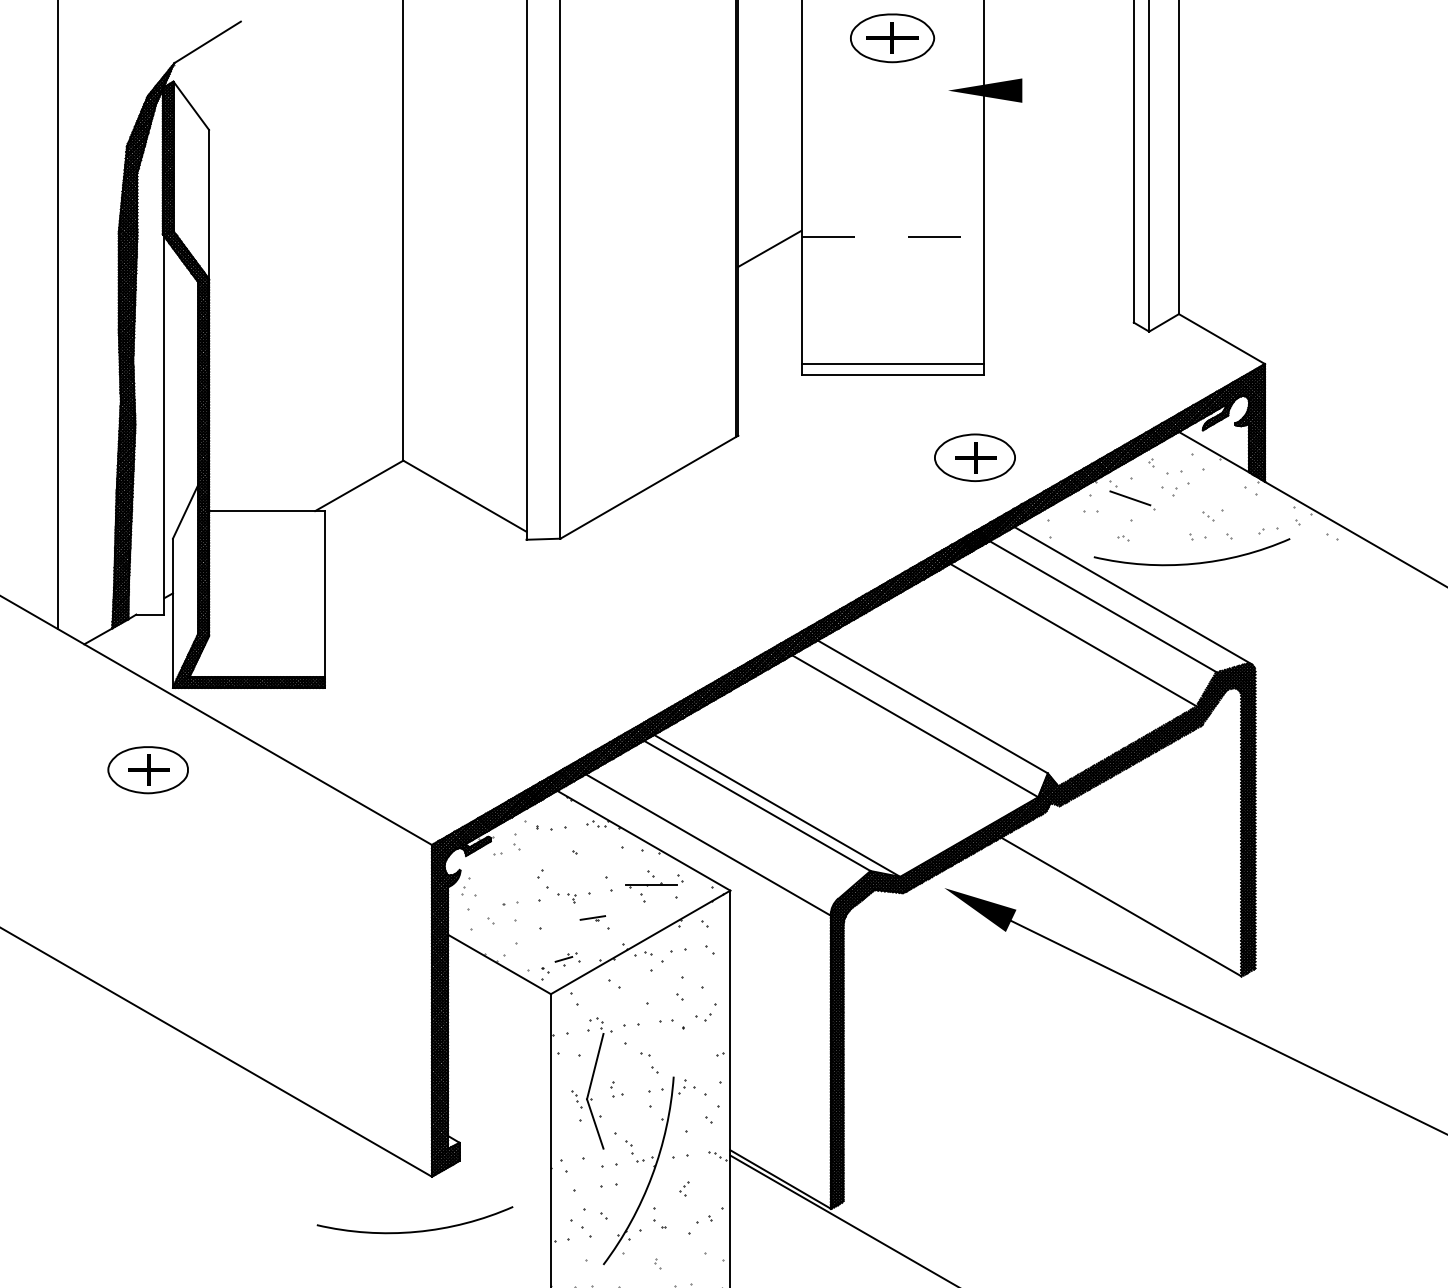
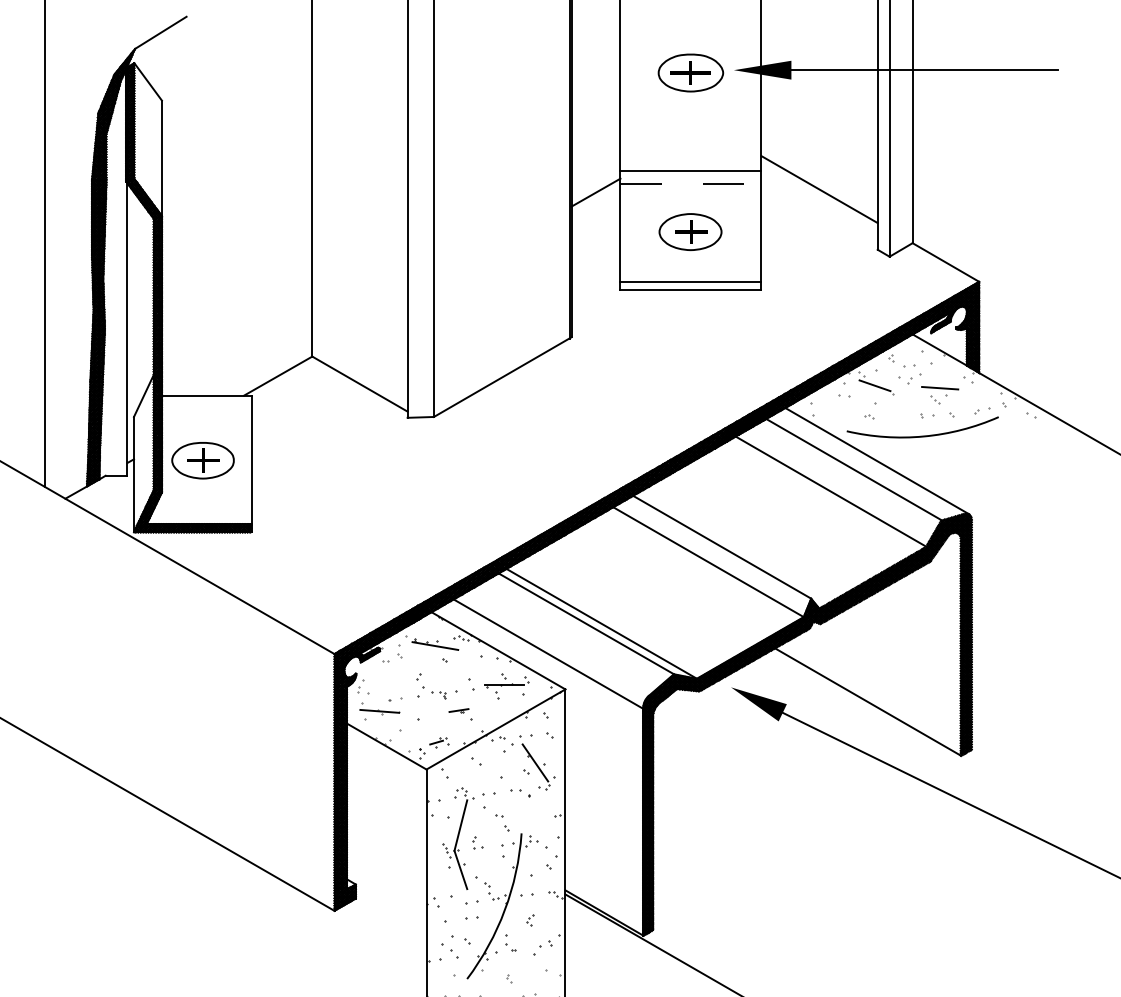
part: (892, 38) -> (690, 73), moved
line: (1194, 90) -> (924, 70), added
line: (892, 221) -> (690, 171), added
line: (1058, 244) -> (819, 189), added
part: (974, 457) -> (690, 231), moved
line: (1214, 501) -> (940, 388), added
part: (147, 770) -> (202, 460), moved
line: (561, 834) -> (434, 645), added
line: (490, 918) -> (379, 710), added
line: (691, 985) -> (535, 762), added
arc: (417, 1230) -> (323, 952), removed

